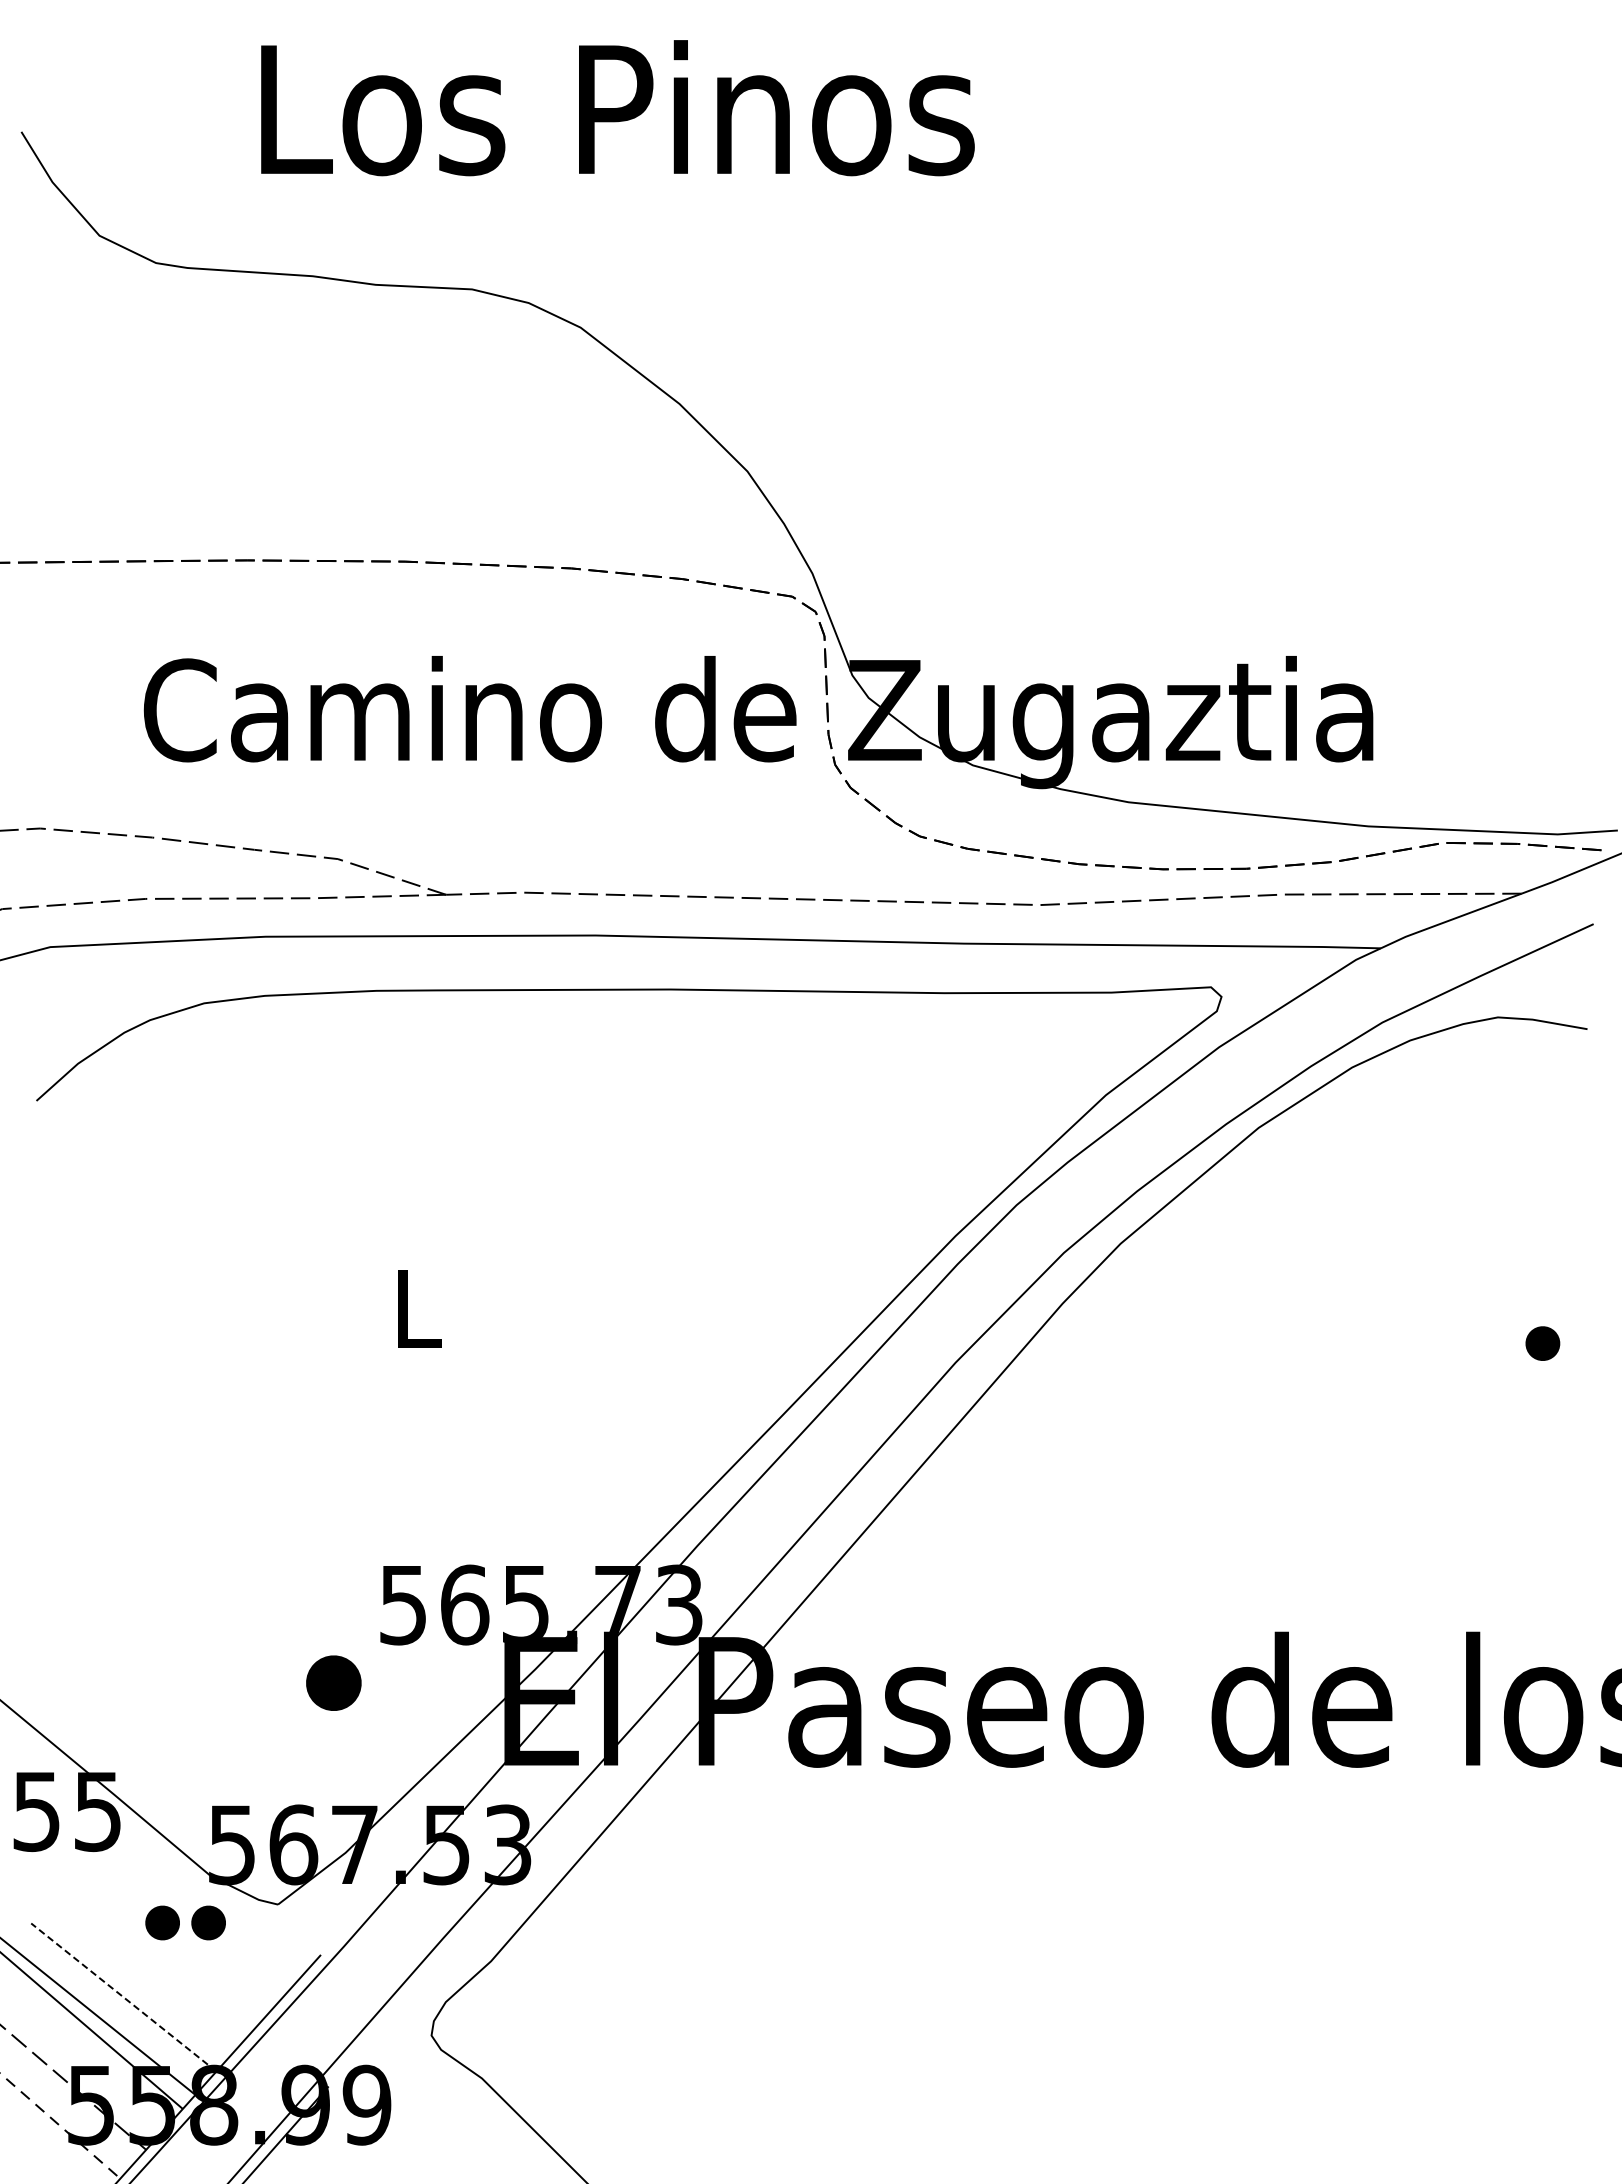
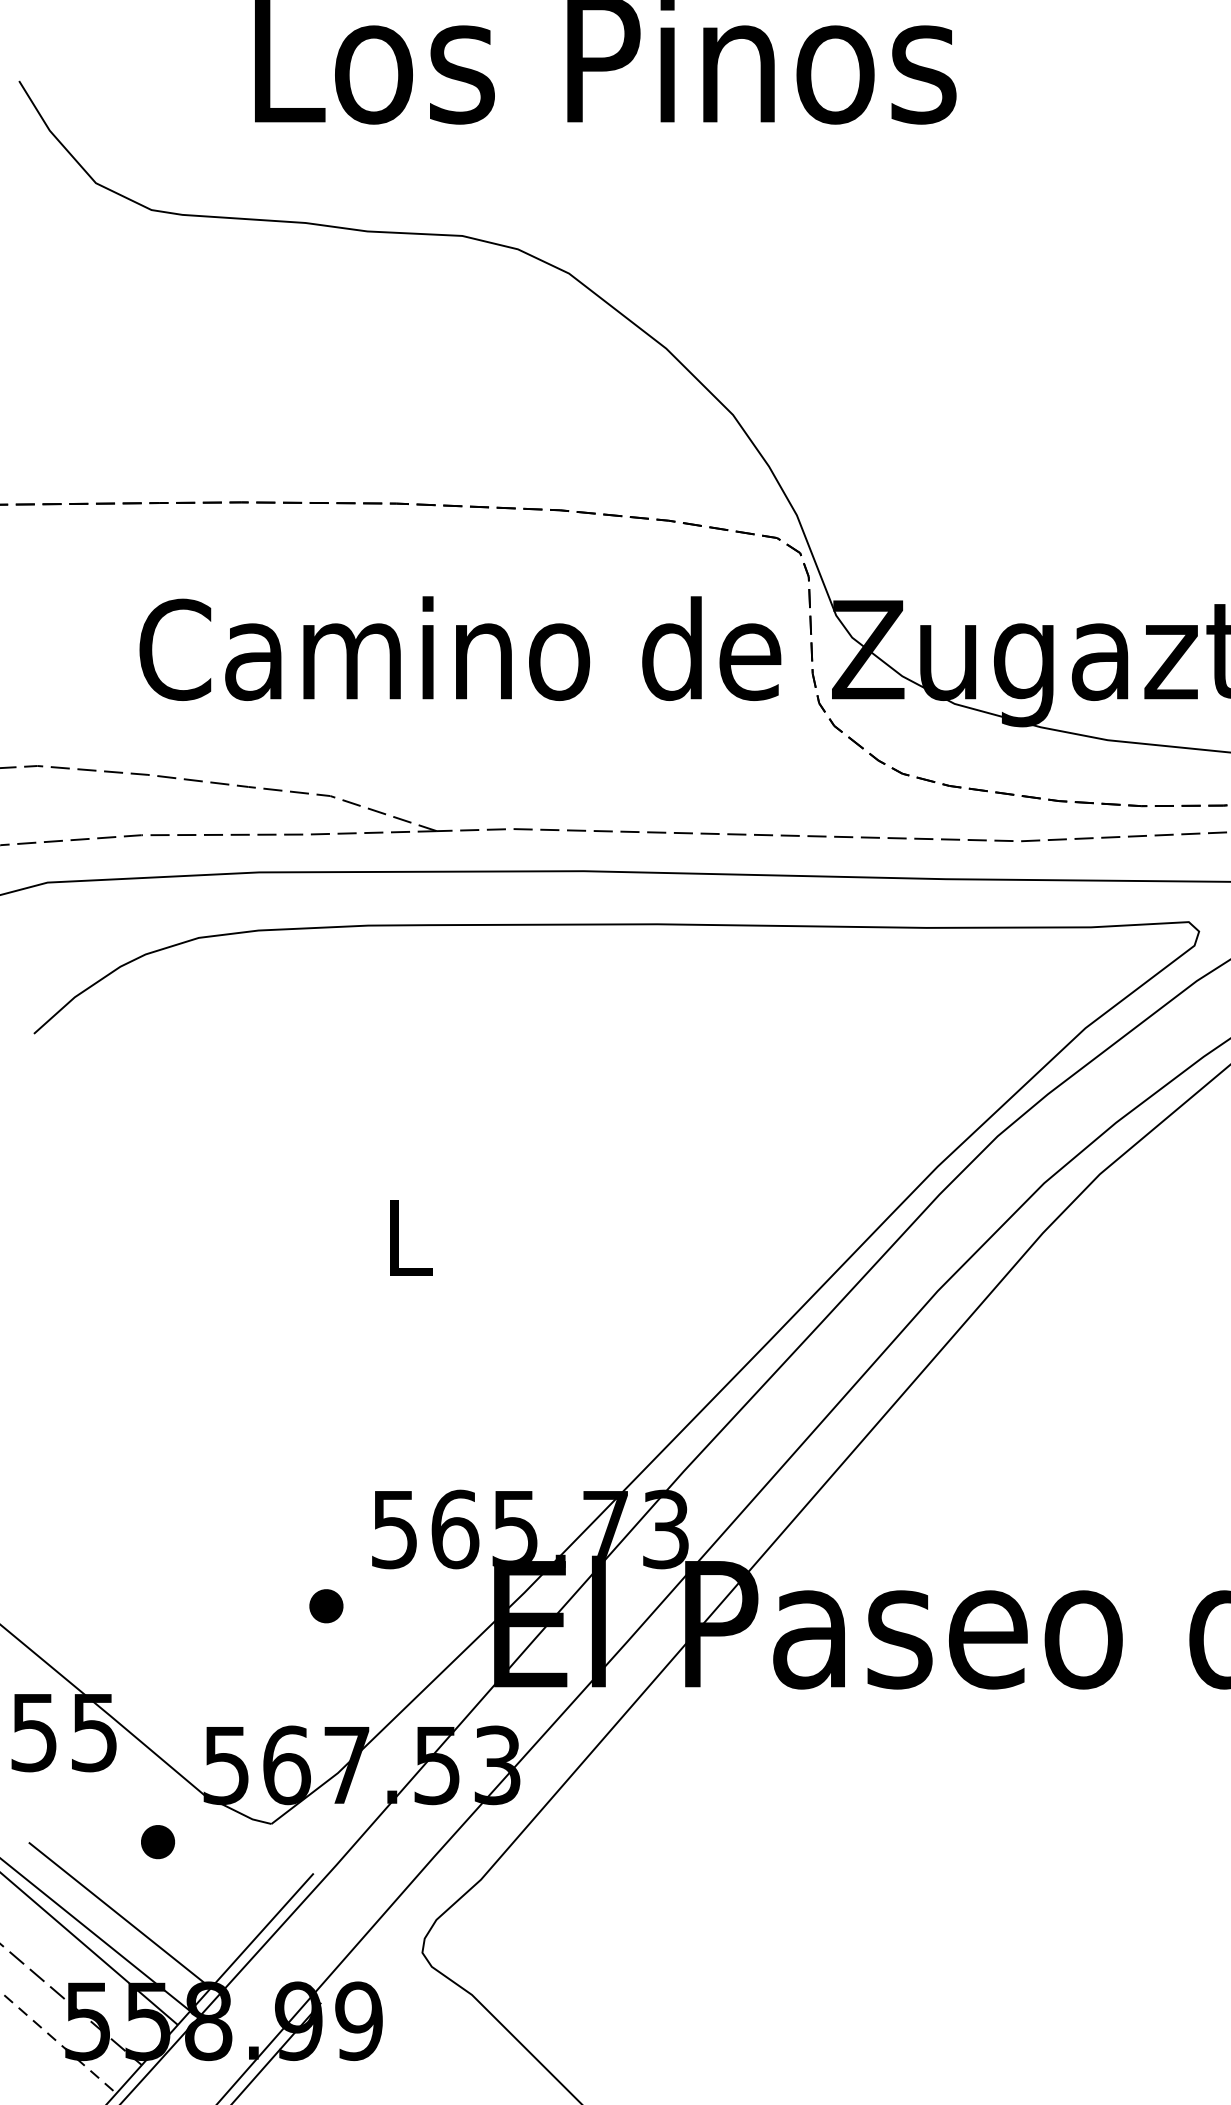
part: (333, 1682) -> (326, 1605), size x0.62
part: (208, 1922) -> (203, 1841), removed
line: (123, 1997) -> (119, 1915), dashed -> solid

